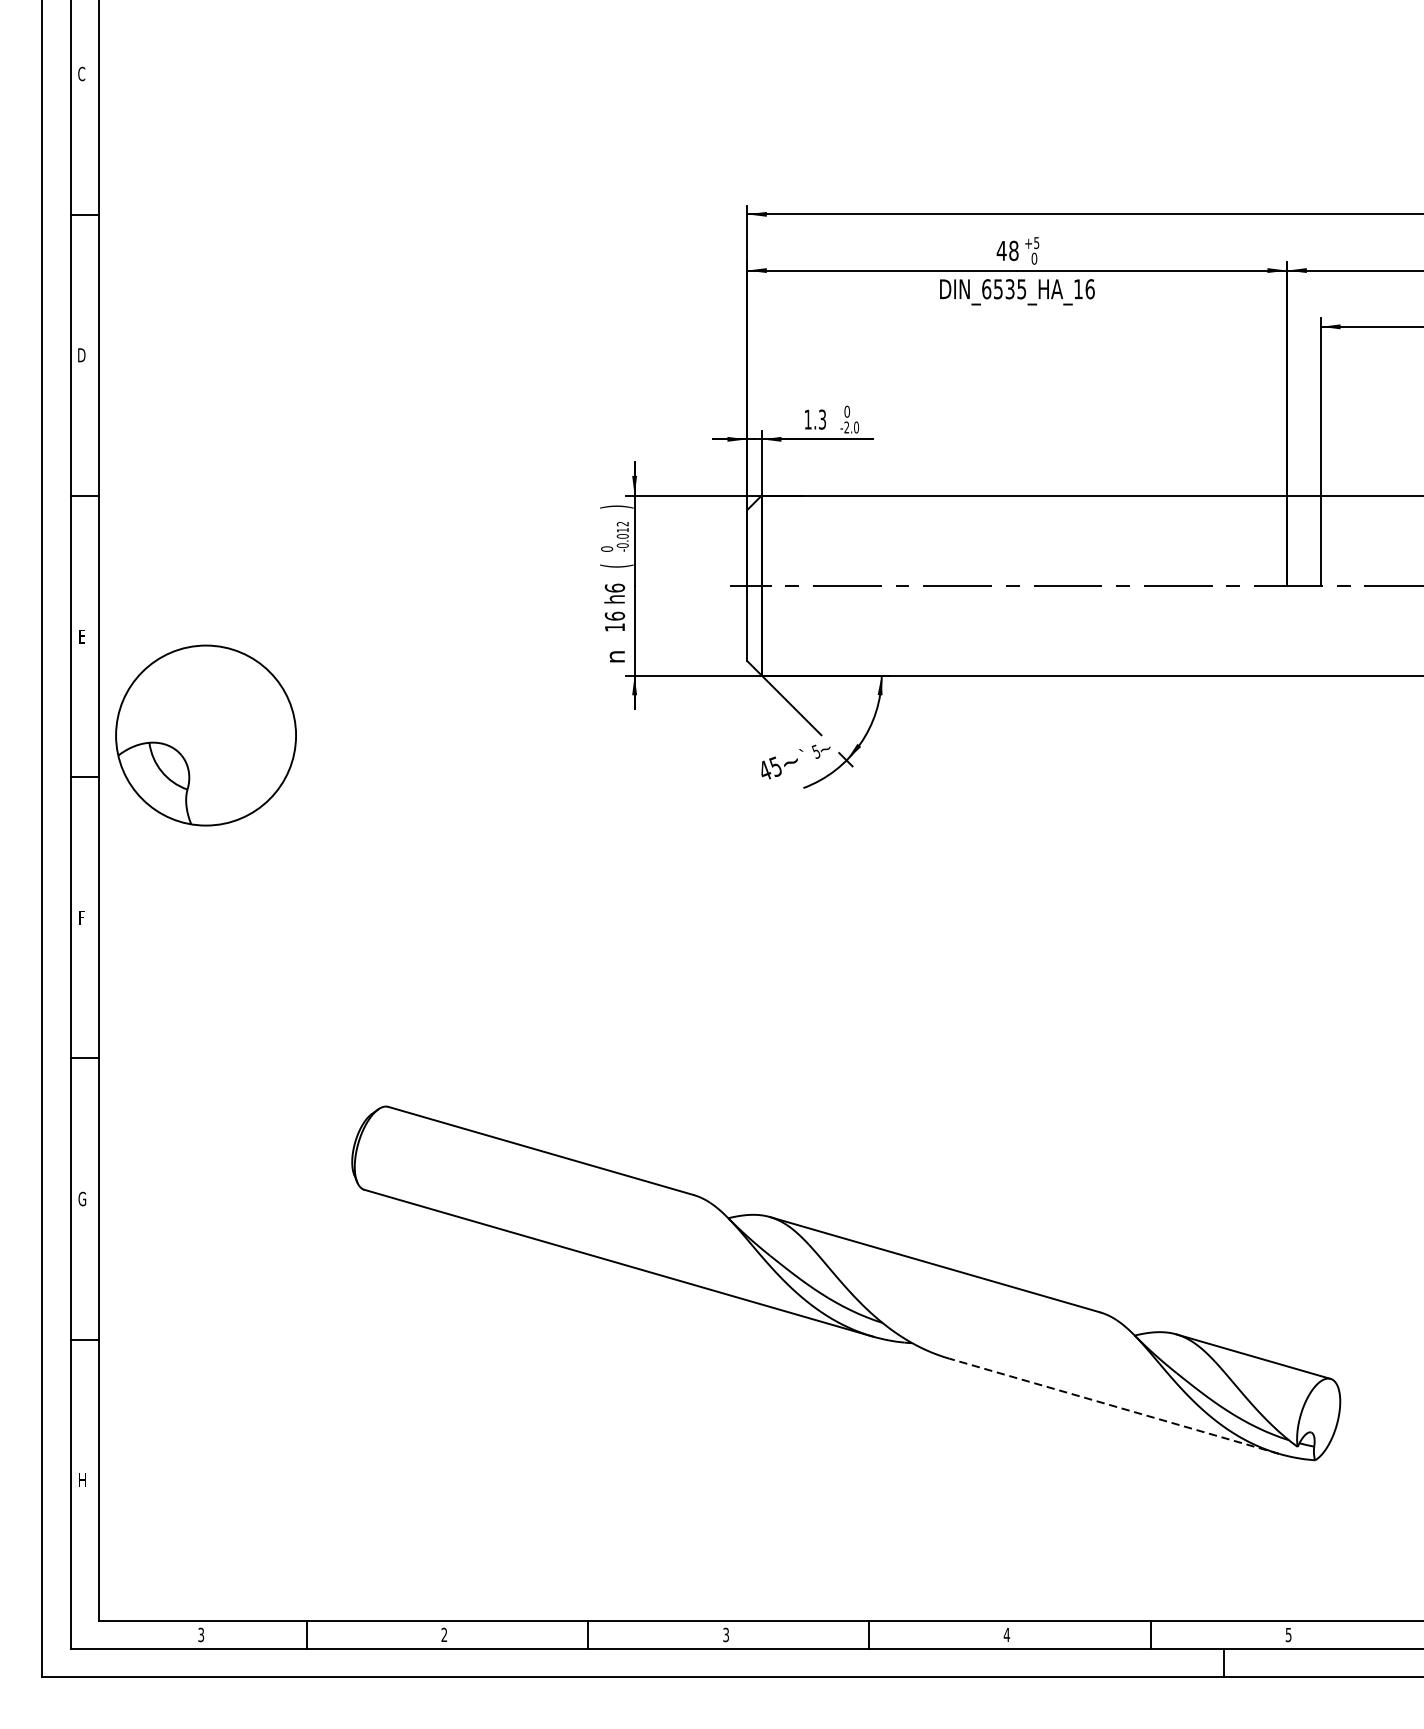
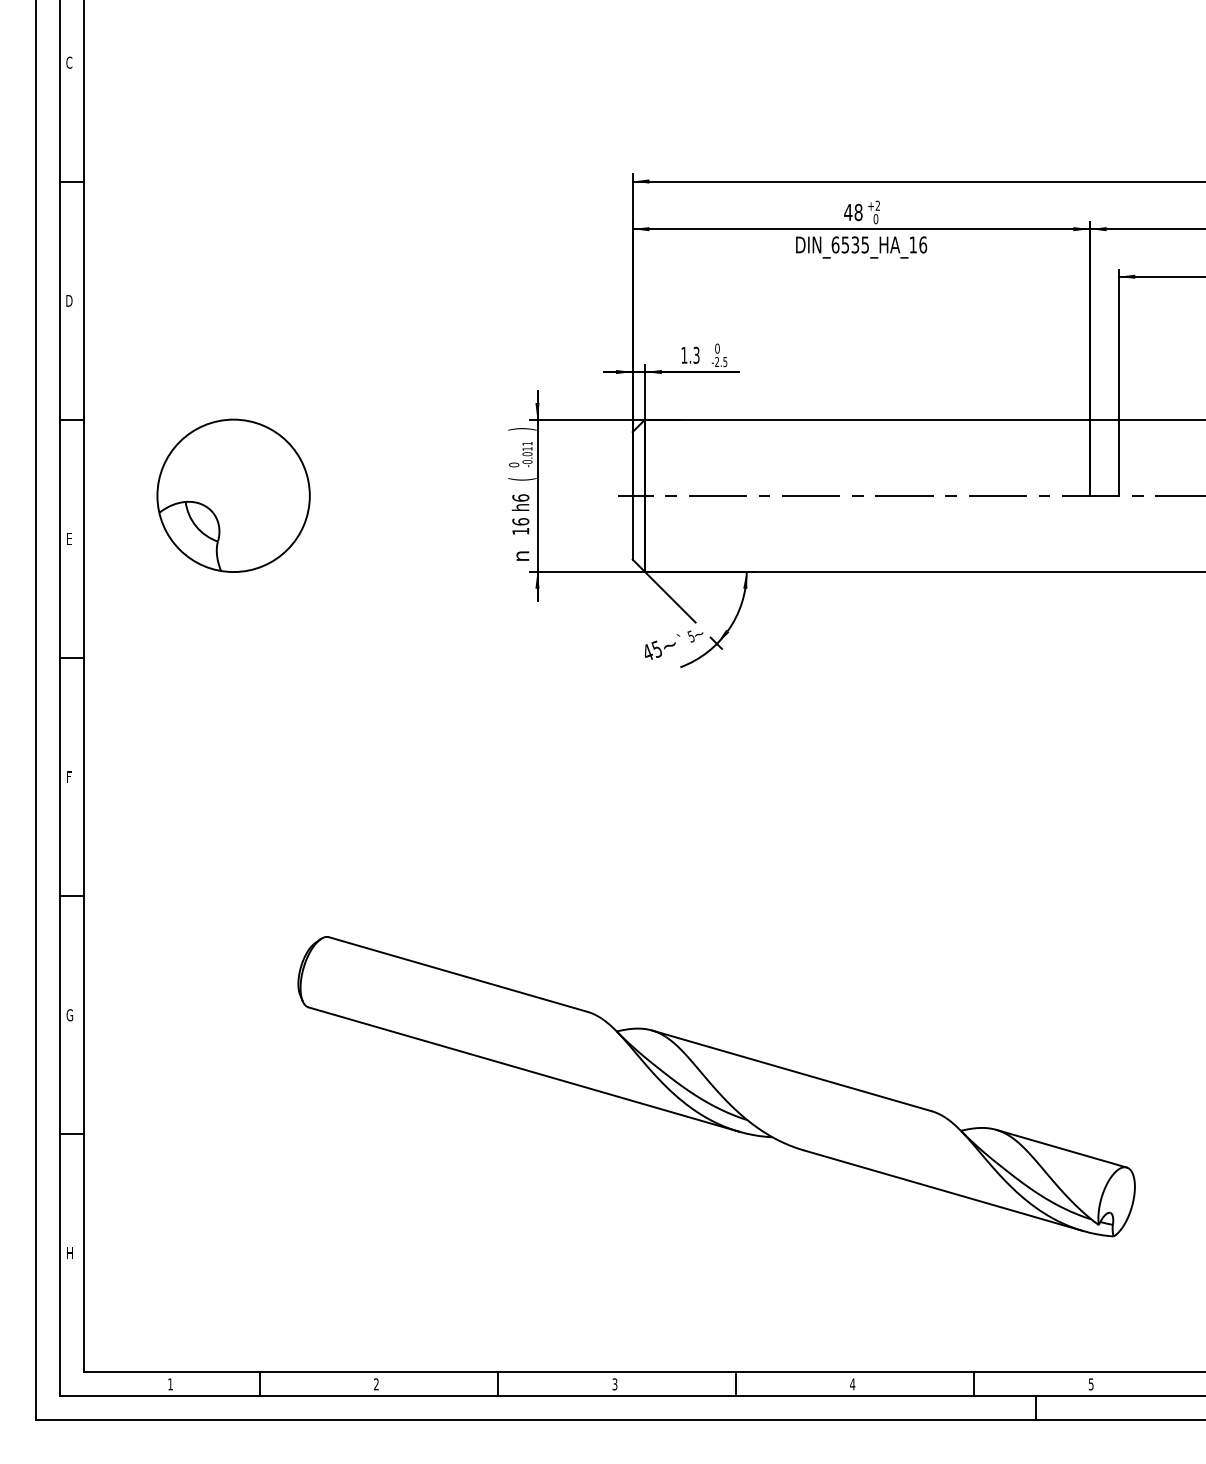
text: (1036, 242) -> (877, 205), +5 -> +2
text: (856, 426) -> (725, 361), -2.0 -> -2.5
text: (622, 523) -> (527, 443), -0.012 -> -0.011
part: (205, 735) -> (233, 495), moved
line: (1114, 1406) -> (943, 1190), dashed -> solid
text: (201, 1635) -> (170, 1384), 3 -> 1

